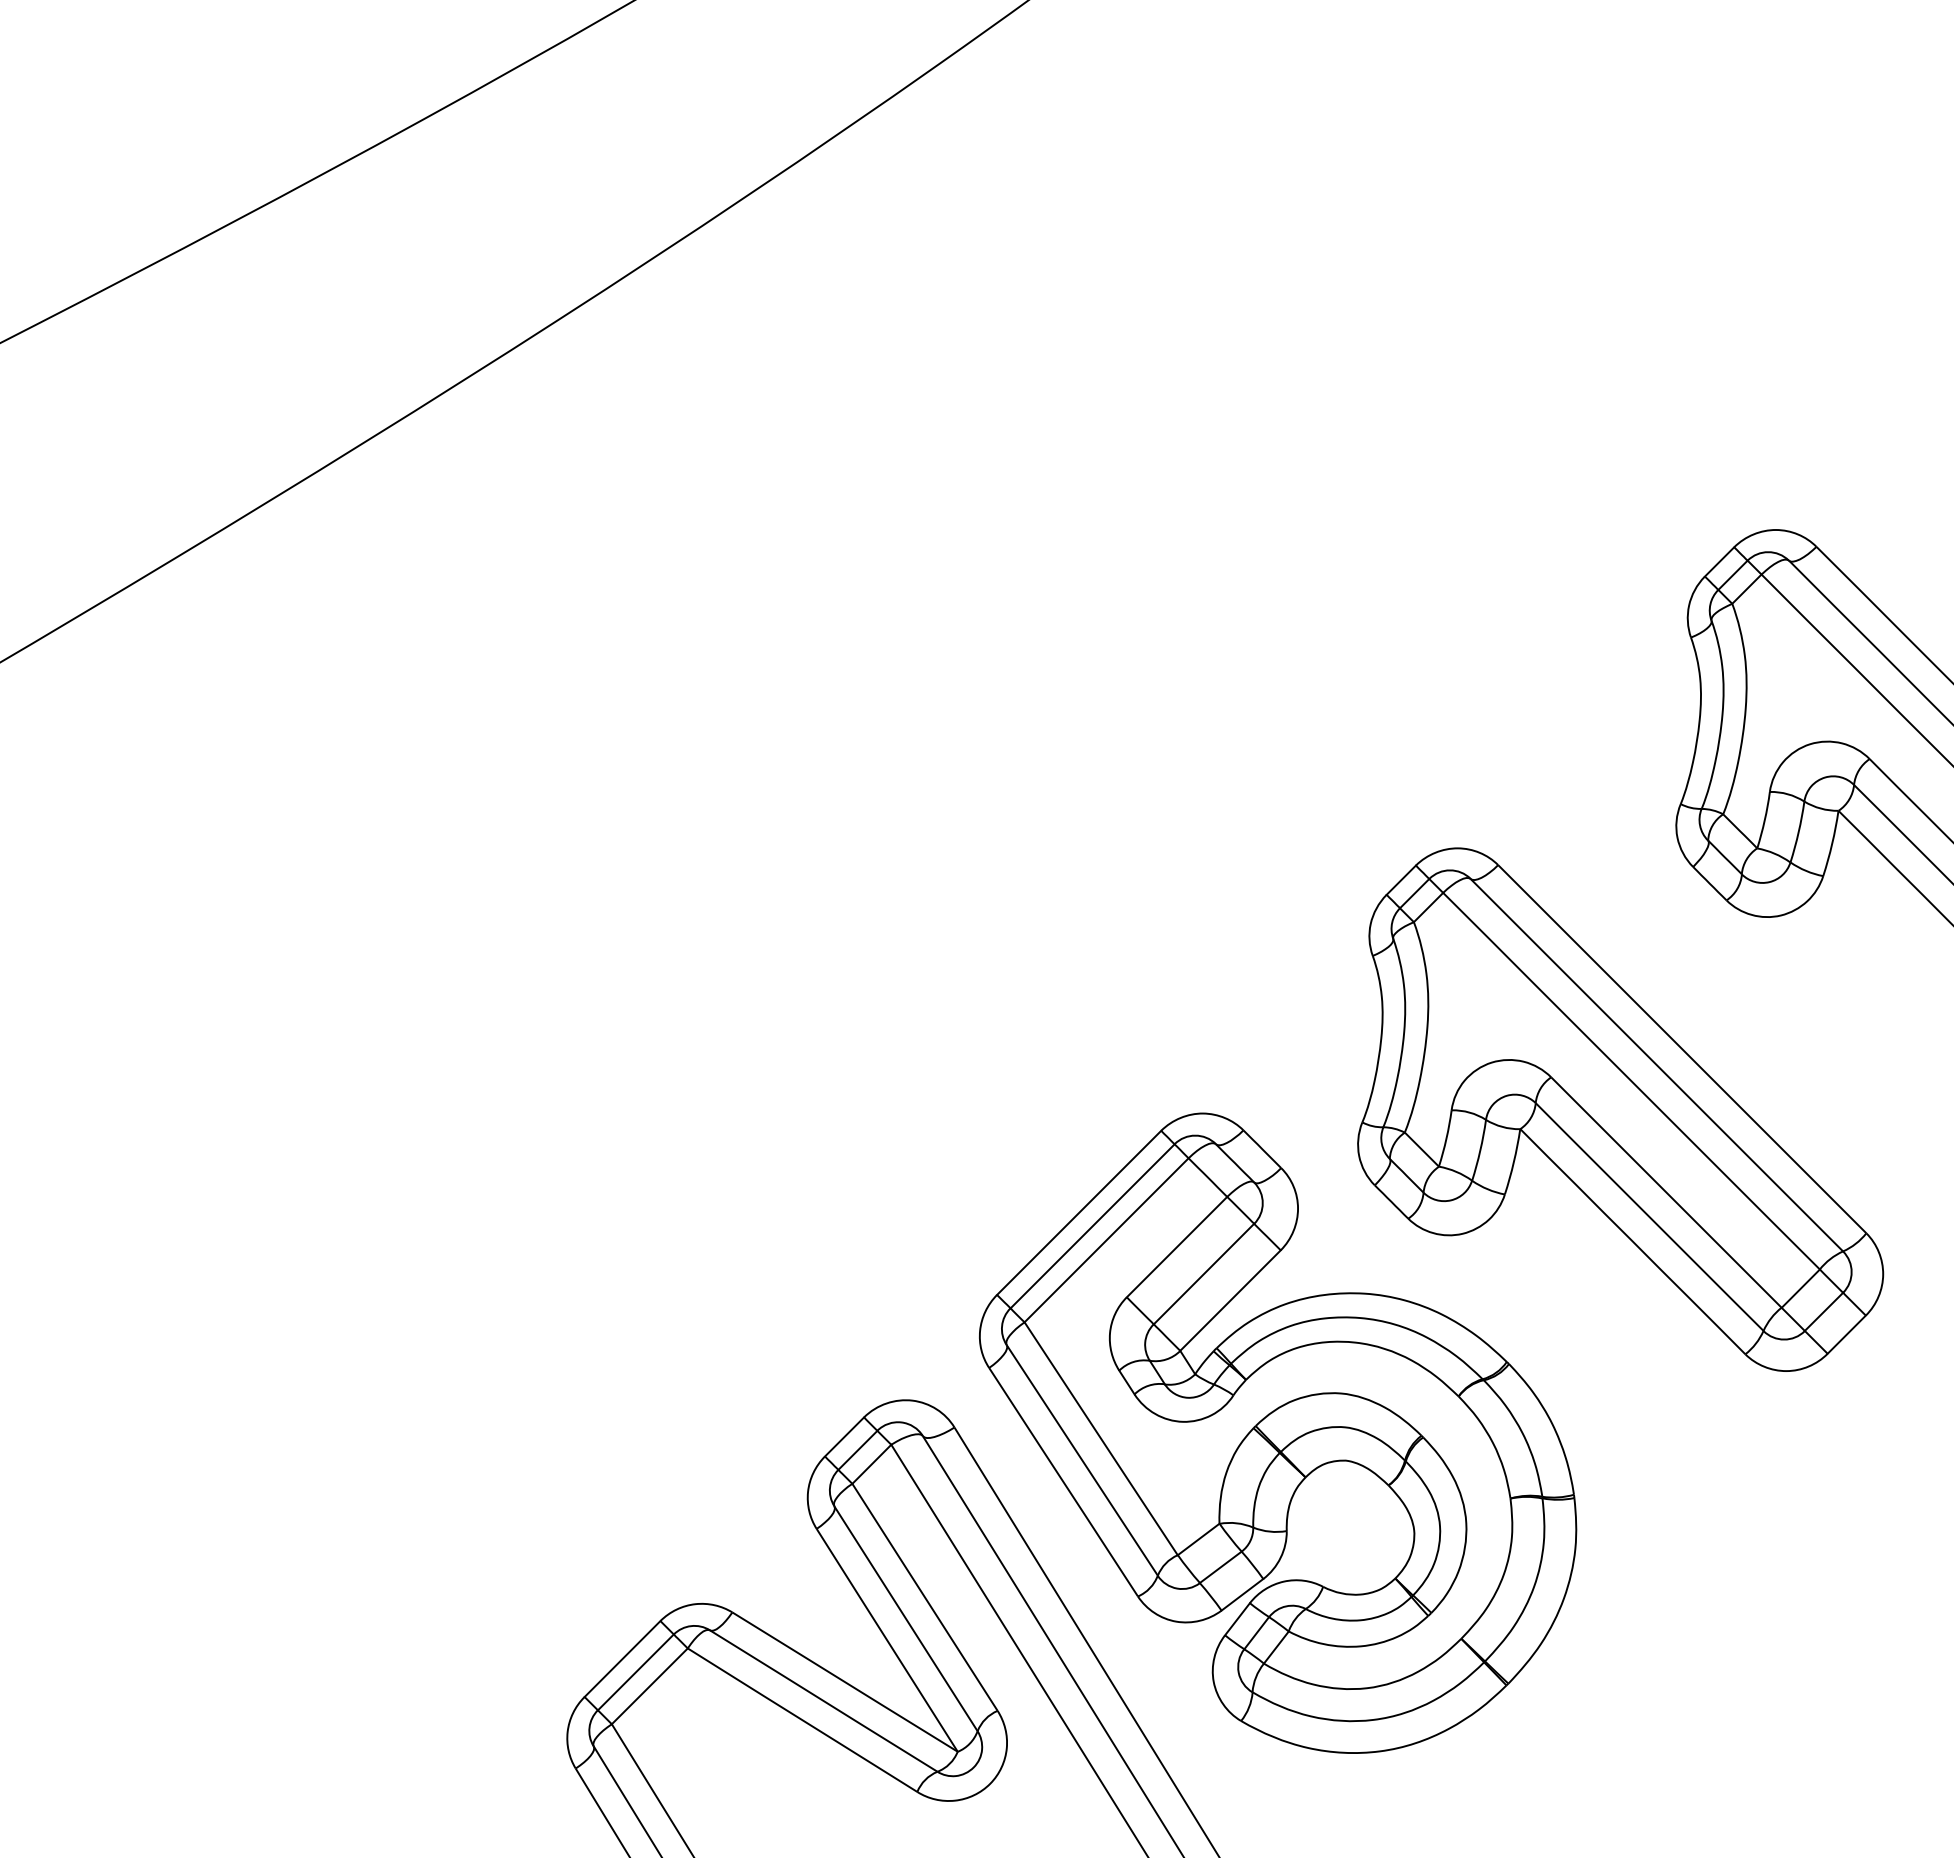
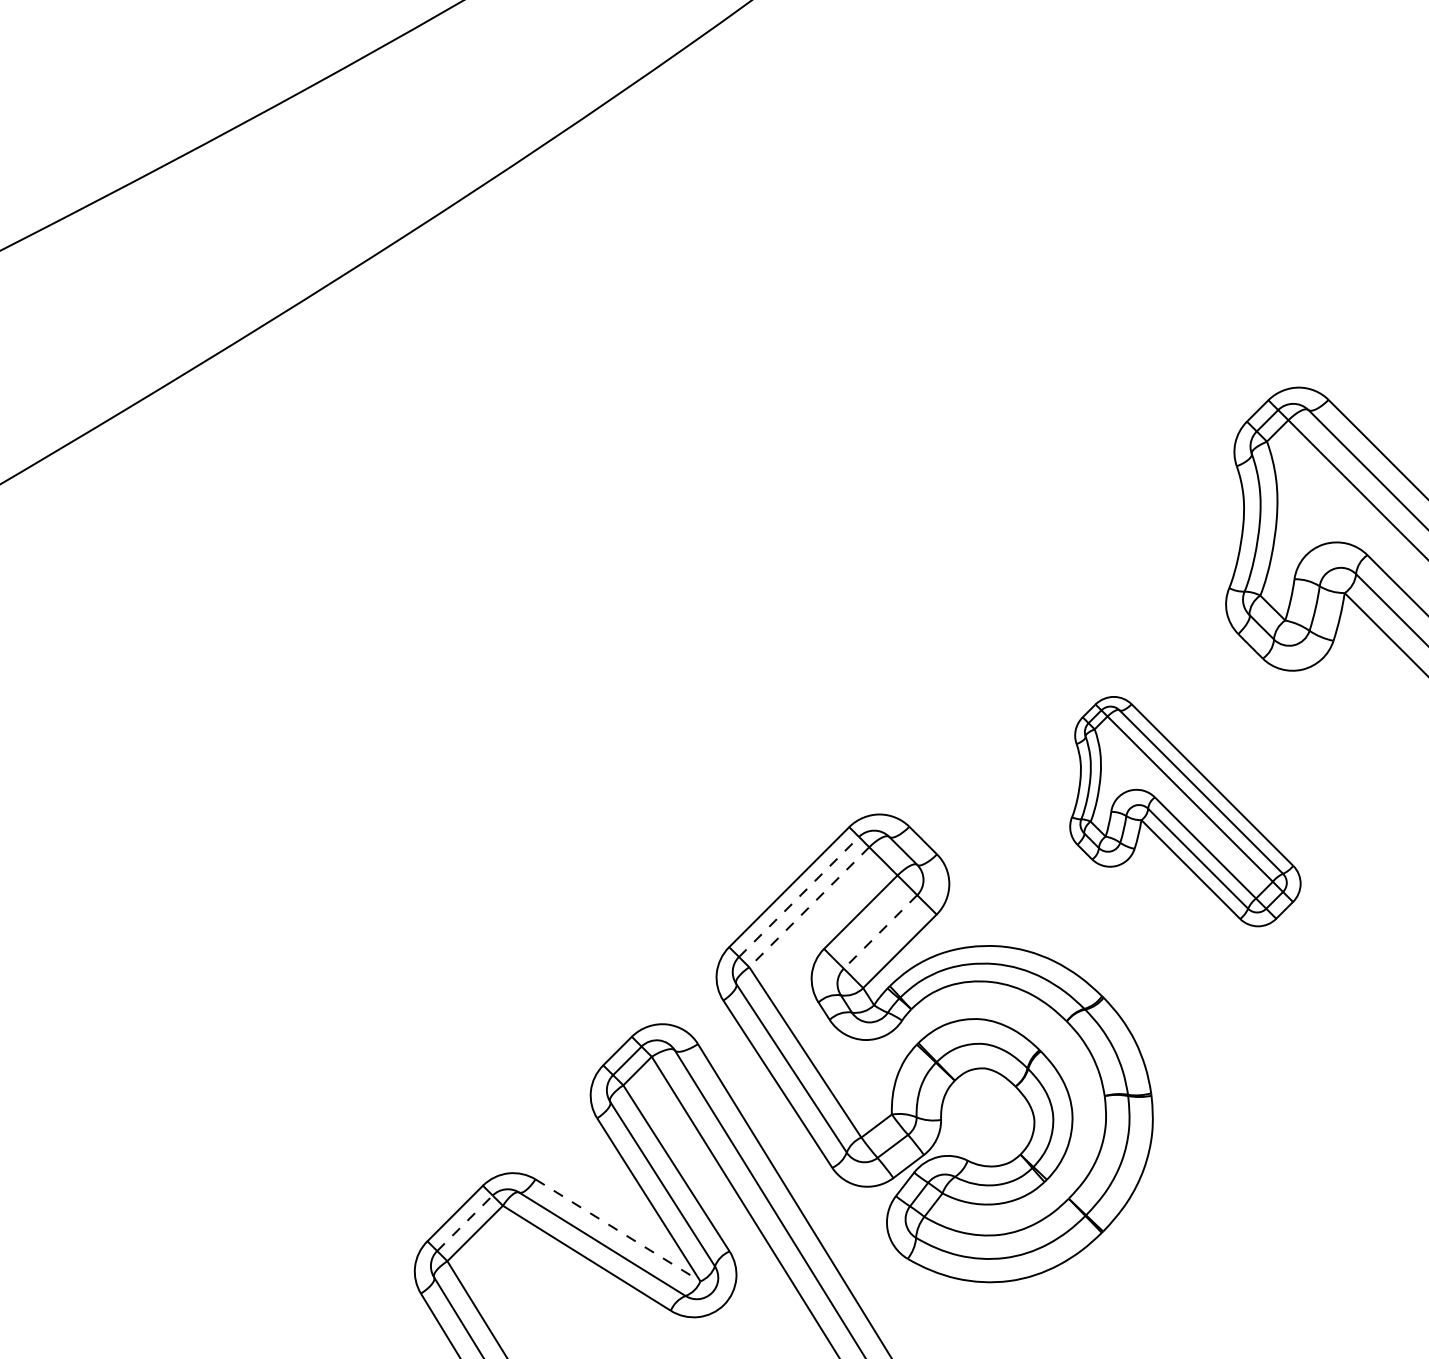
part: (1620, 1109) -> (1185, 811), size x0.6
line: (1092, 1225) -> (798, 896), solid -> dashed
line: (1106, 1240) -> (809, 907), solid -> dashed
line: (1203, 1274) -> (880, 932), solid -> dashed
line: (635, 1672) -> (464, 1223), solid -> dashed
line: (845, 1682) -> (618, 1230), solid -> dashed

